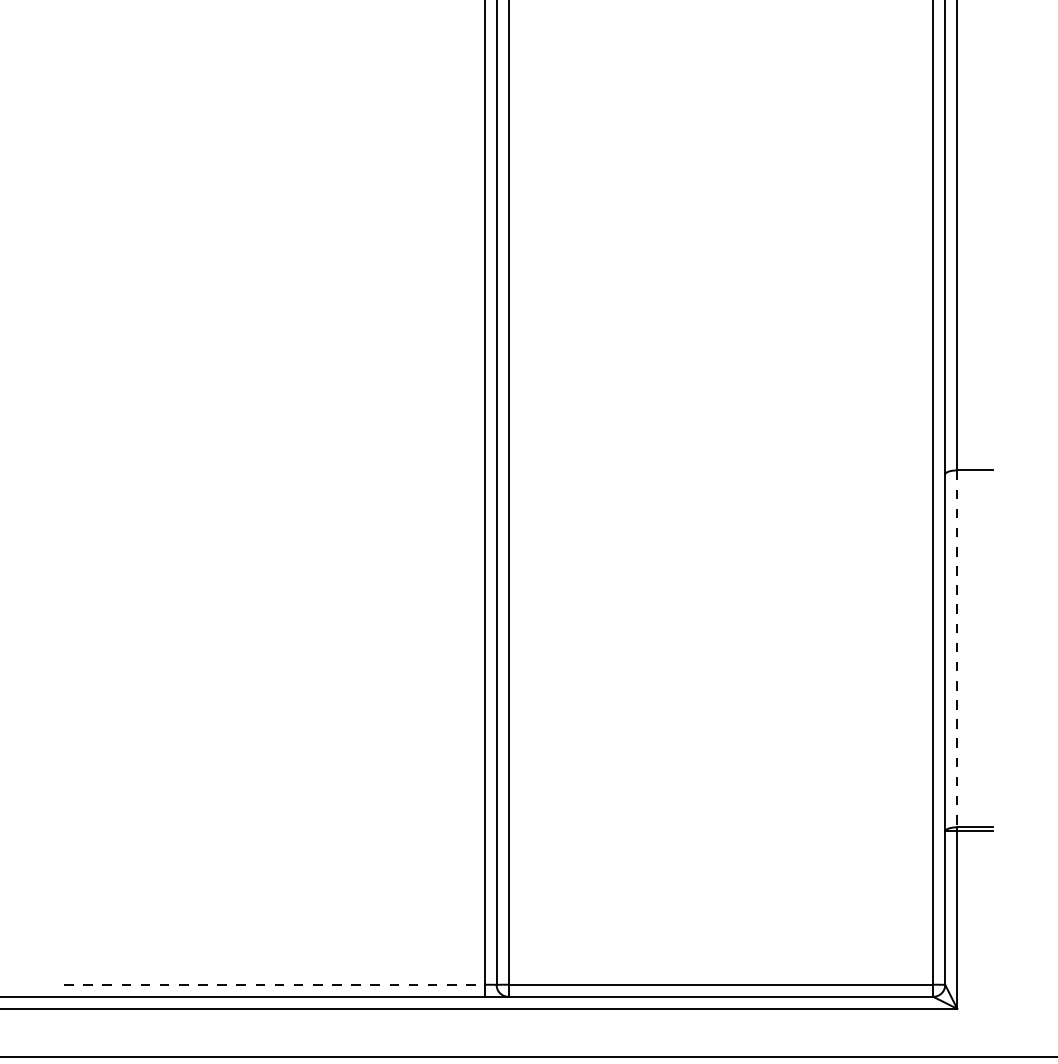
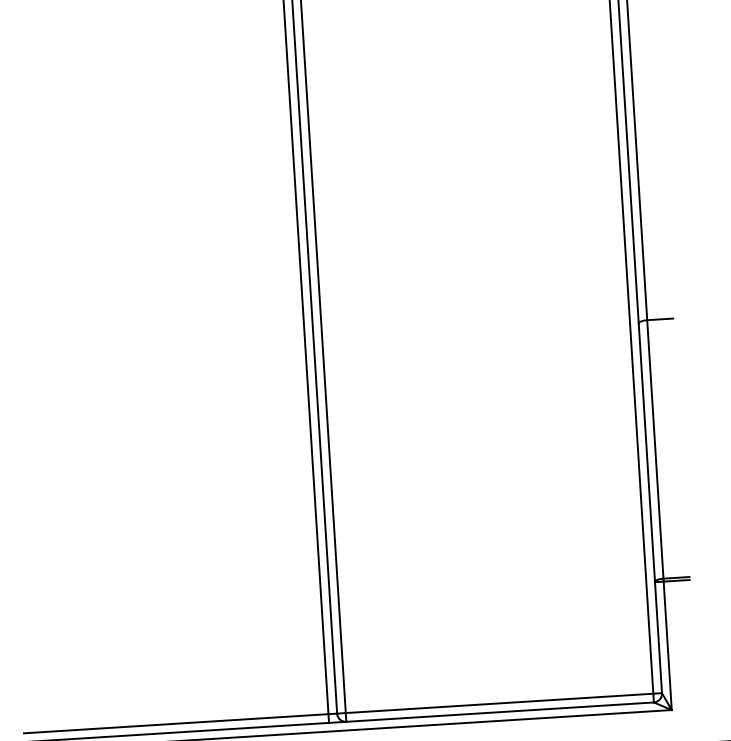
line: (957, 649) -> (655, 449), dashed -> solid
line: (274, 984) -> (176, 723), dashed -> solid

